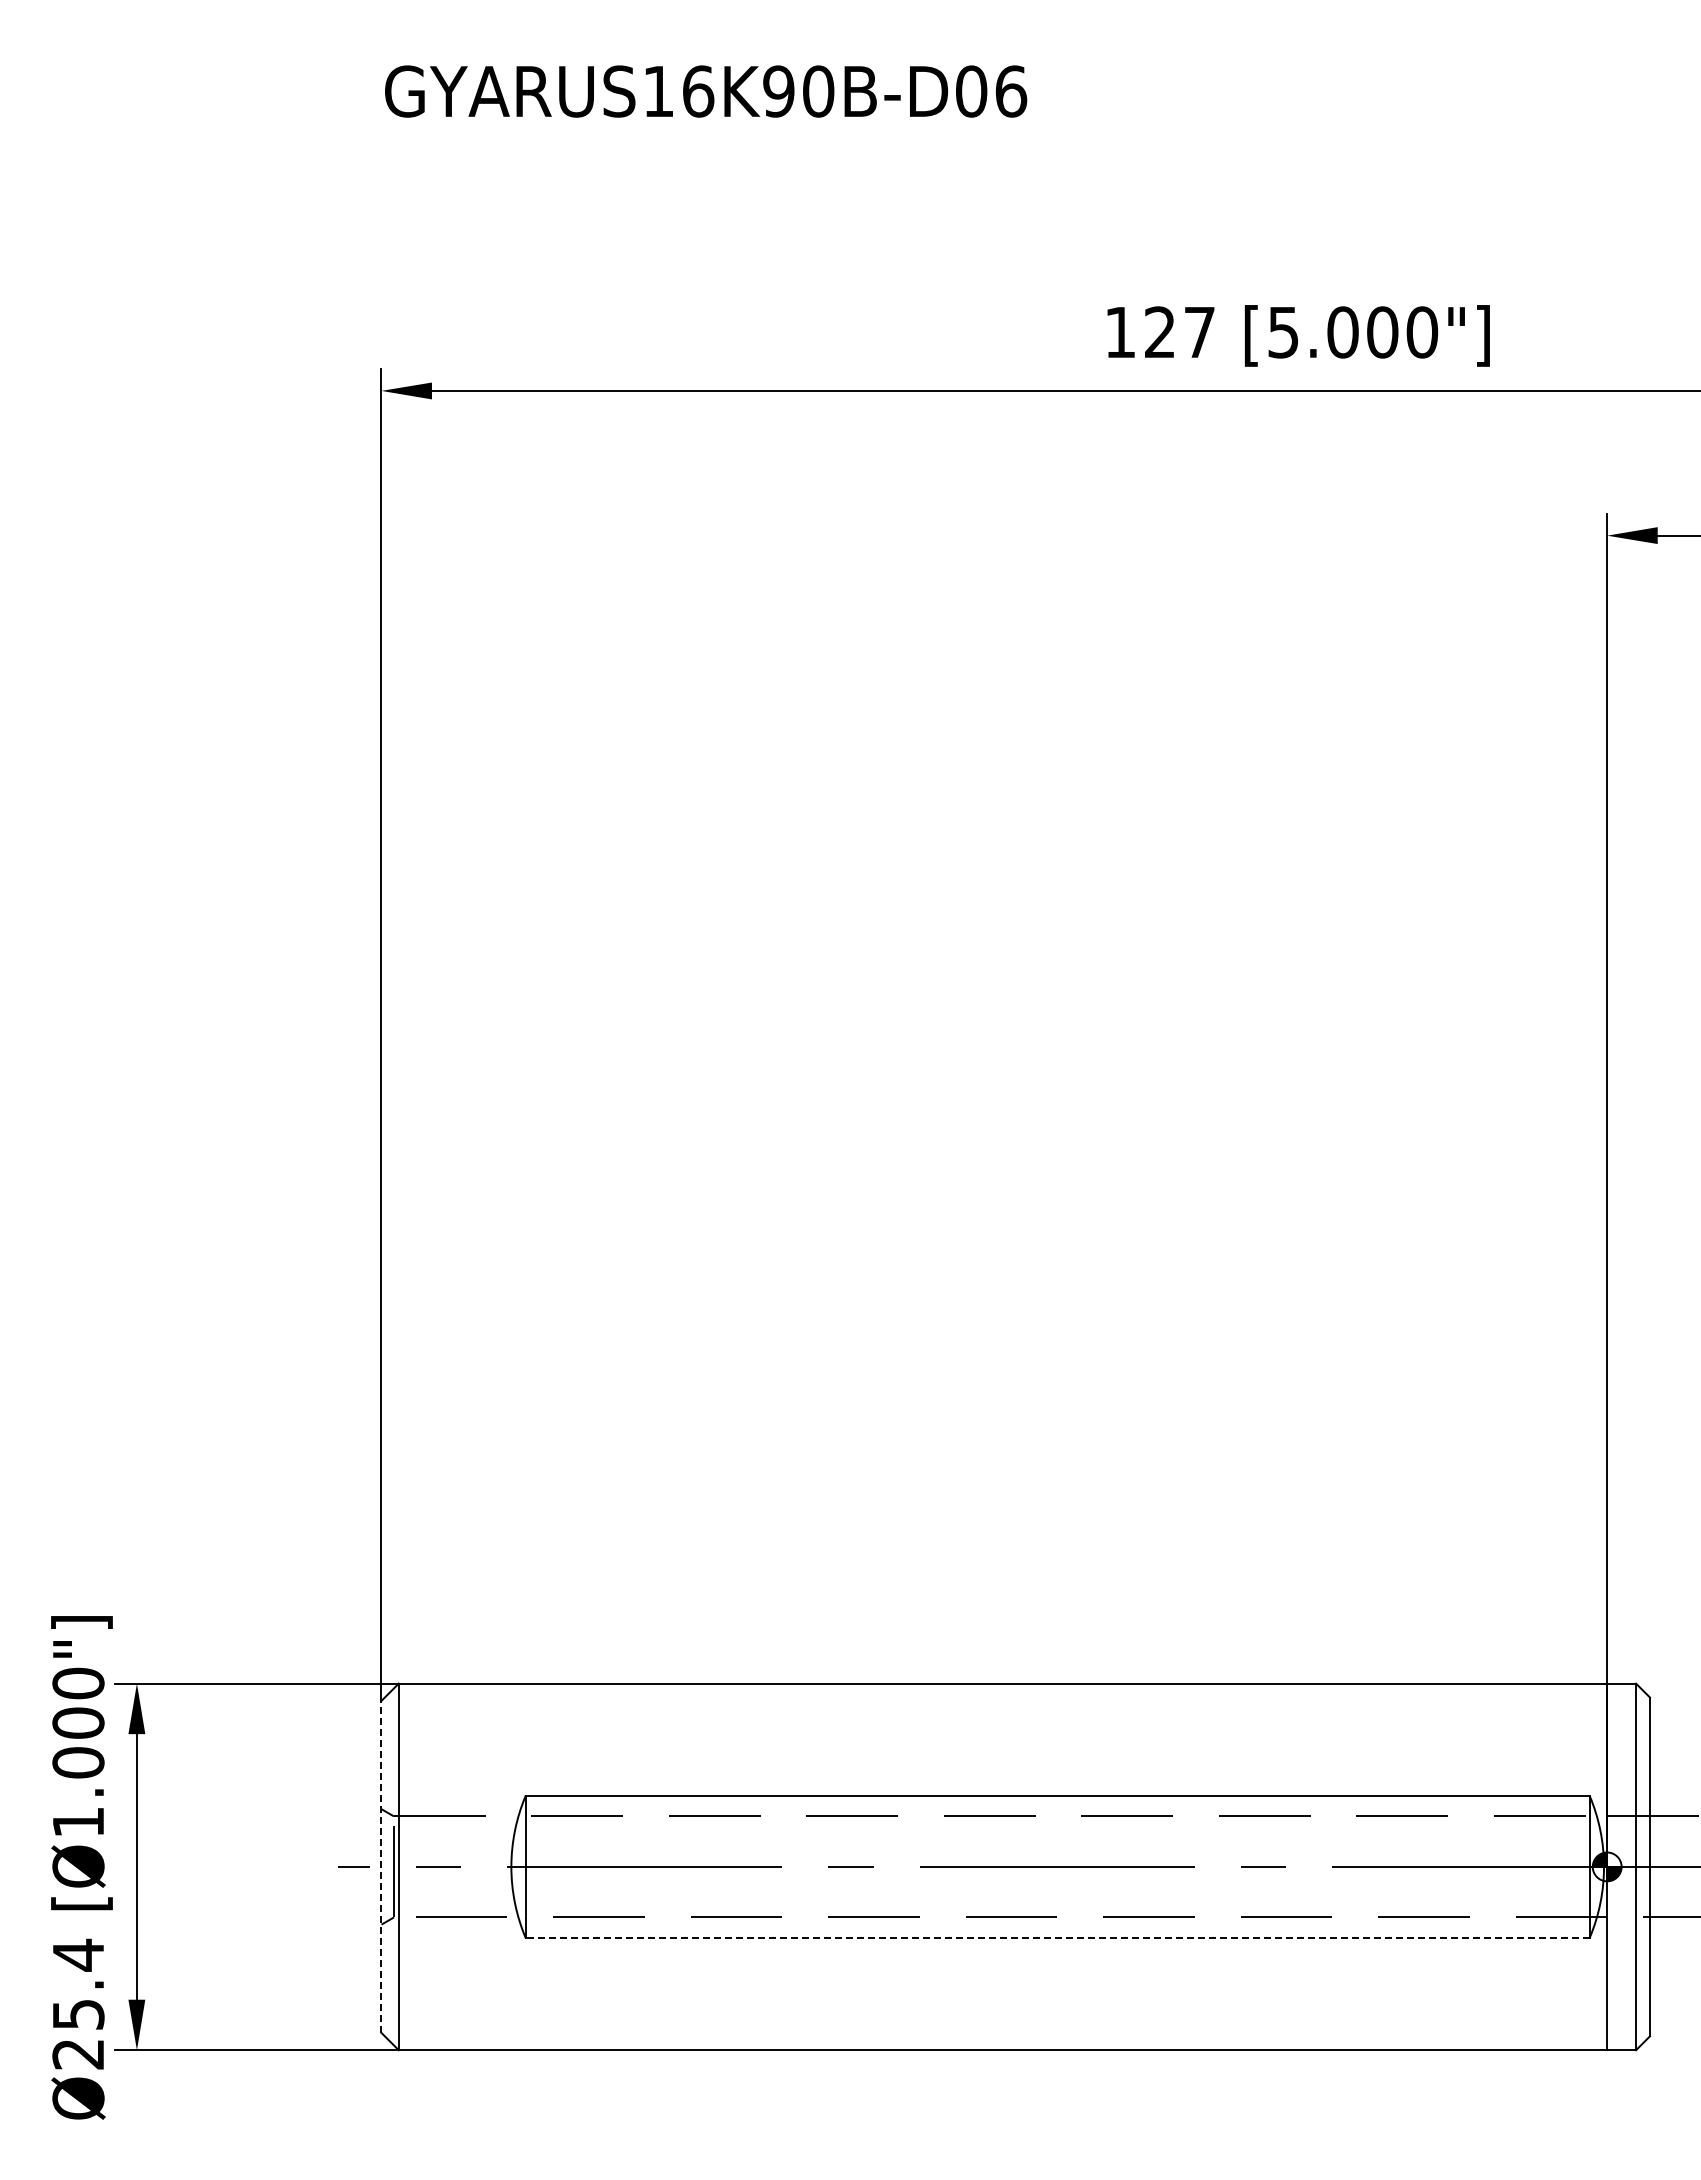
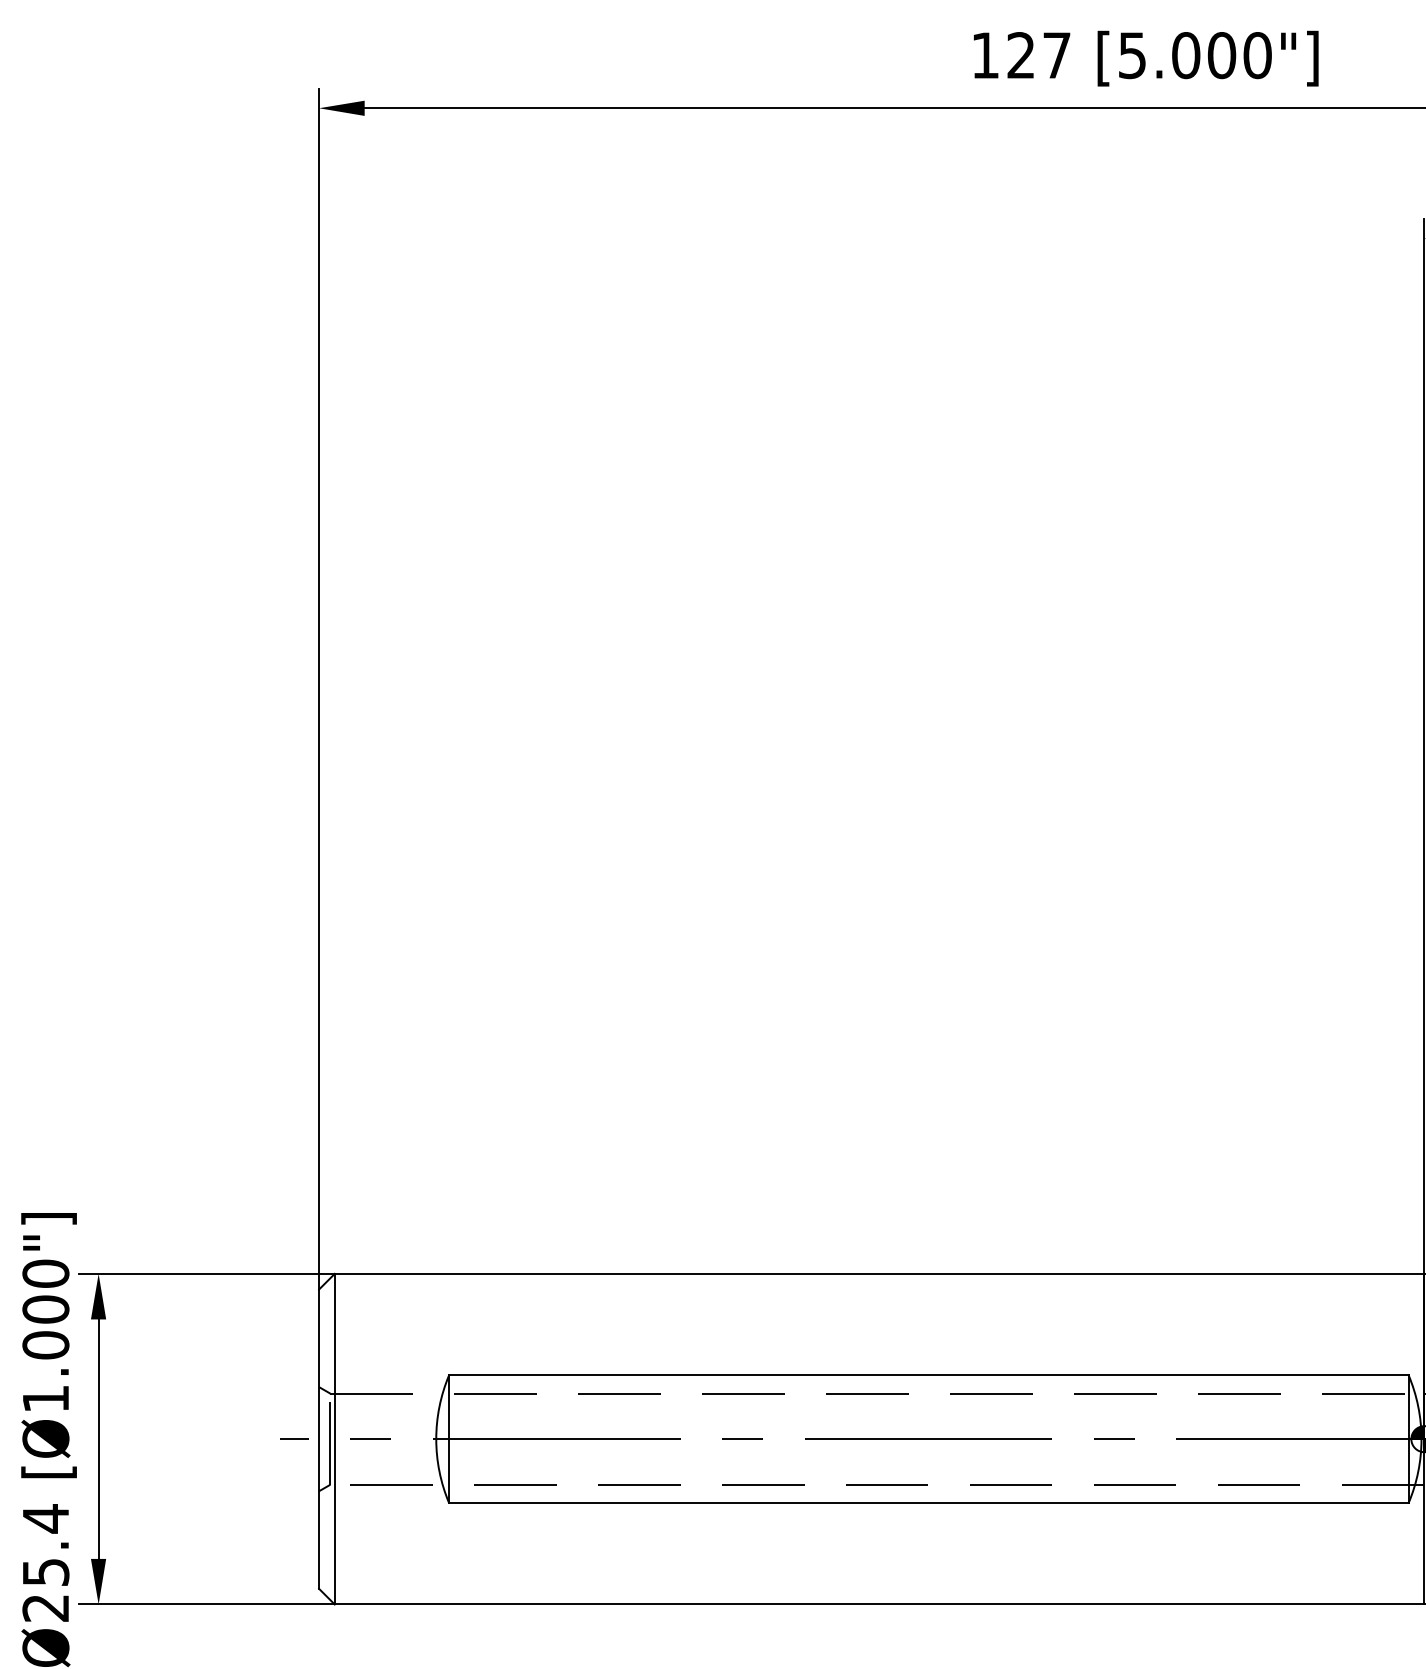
line: (381, 1866) -> (319, 1438), dashed -> solid
line: (1057, 1938) -> (928, 1503), dashed -> solid

